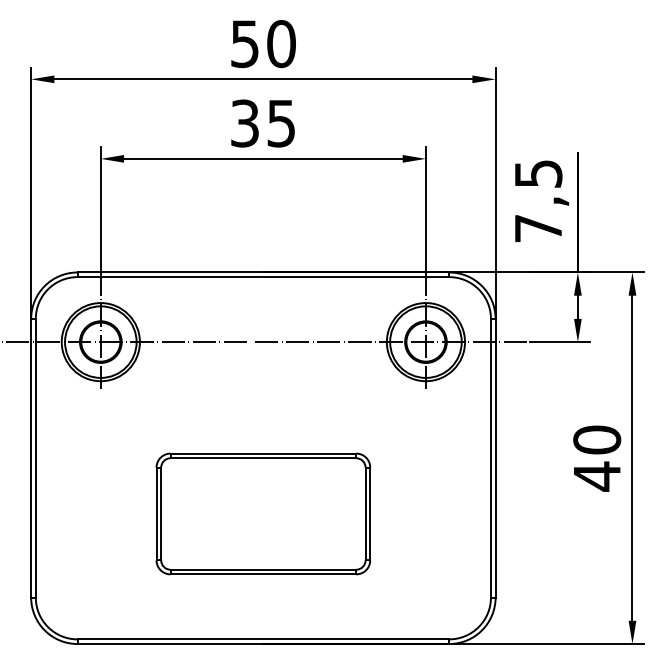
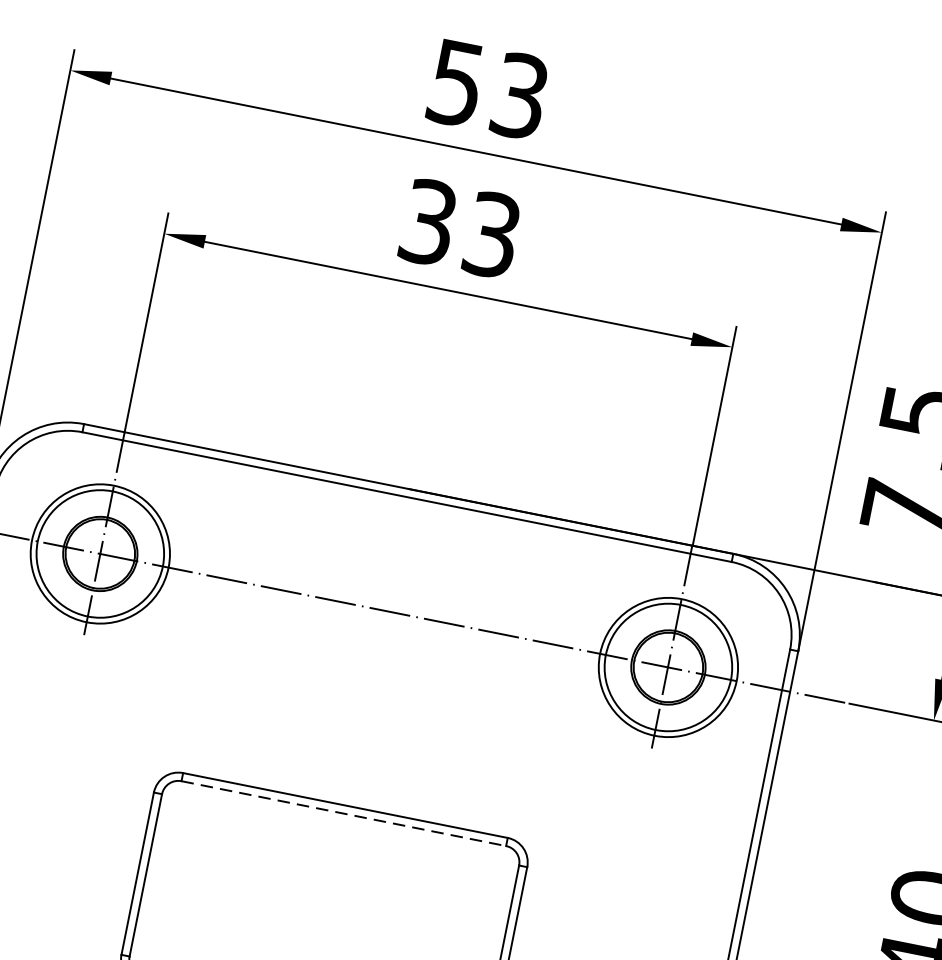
text: (281, 44) -> (519, 96), 50 -> 53
text: (281, 122) -> (492, 233), 35 -> 33
line: (263, 458) -> (343, 814), solid -> dashed

